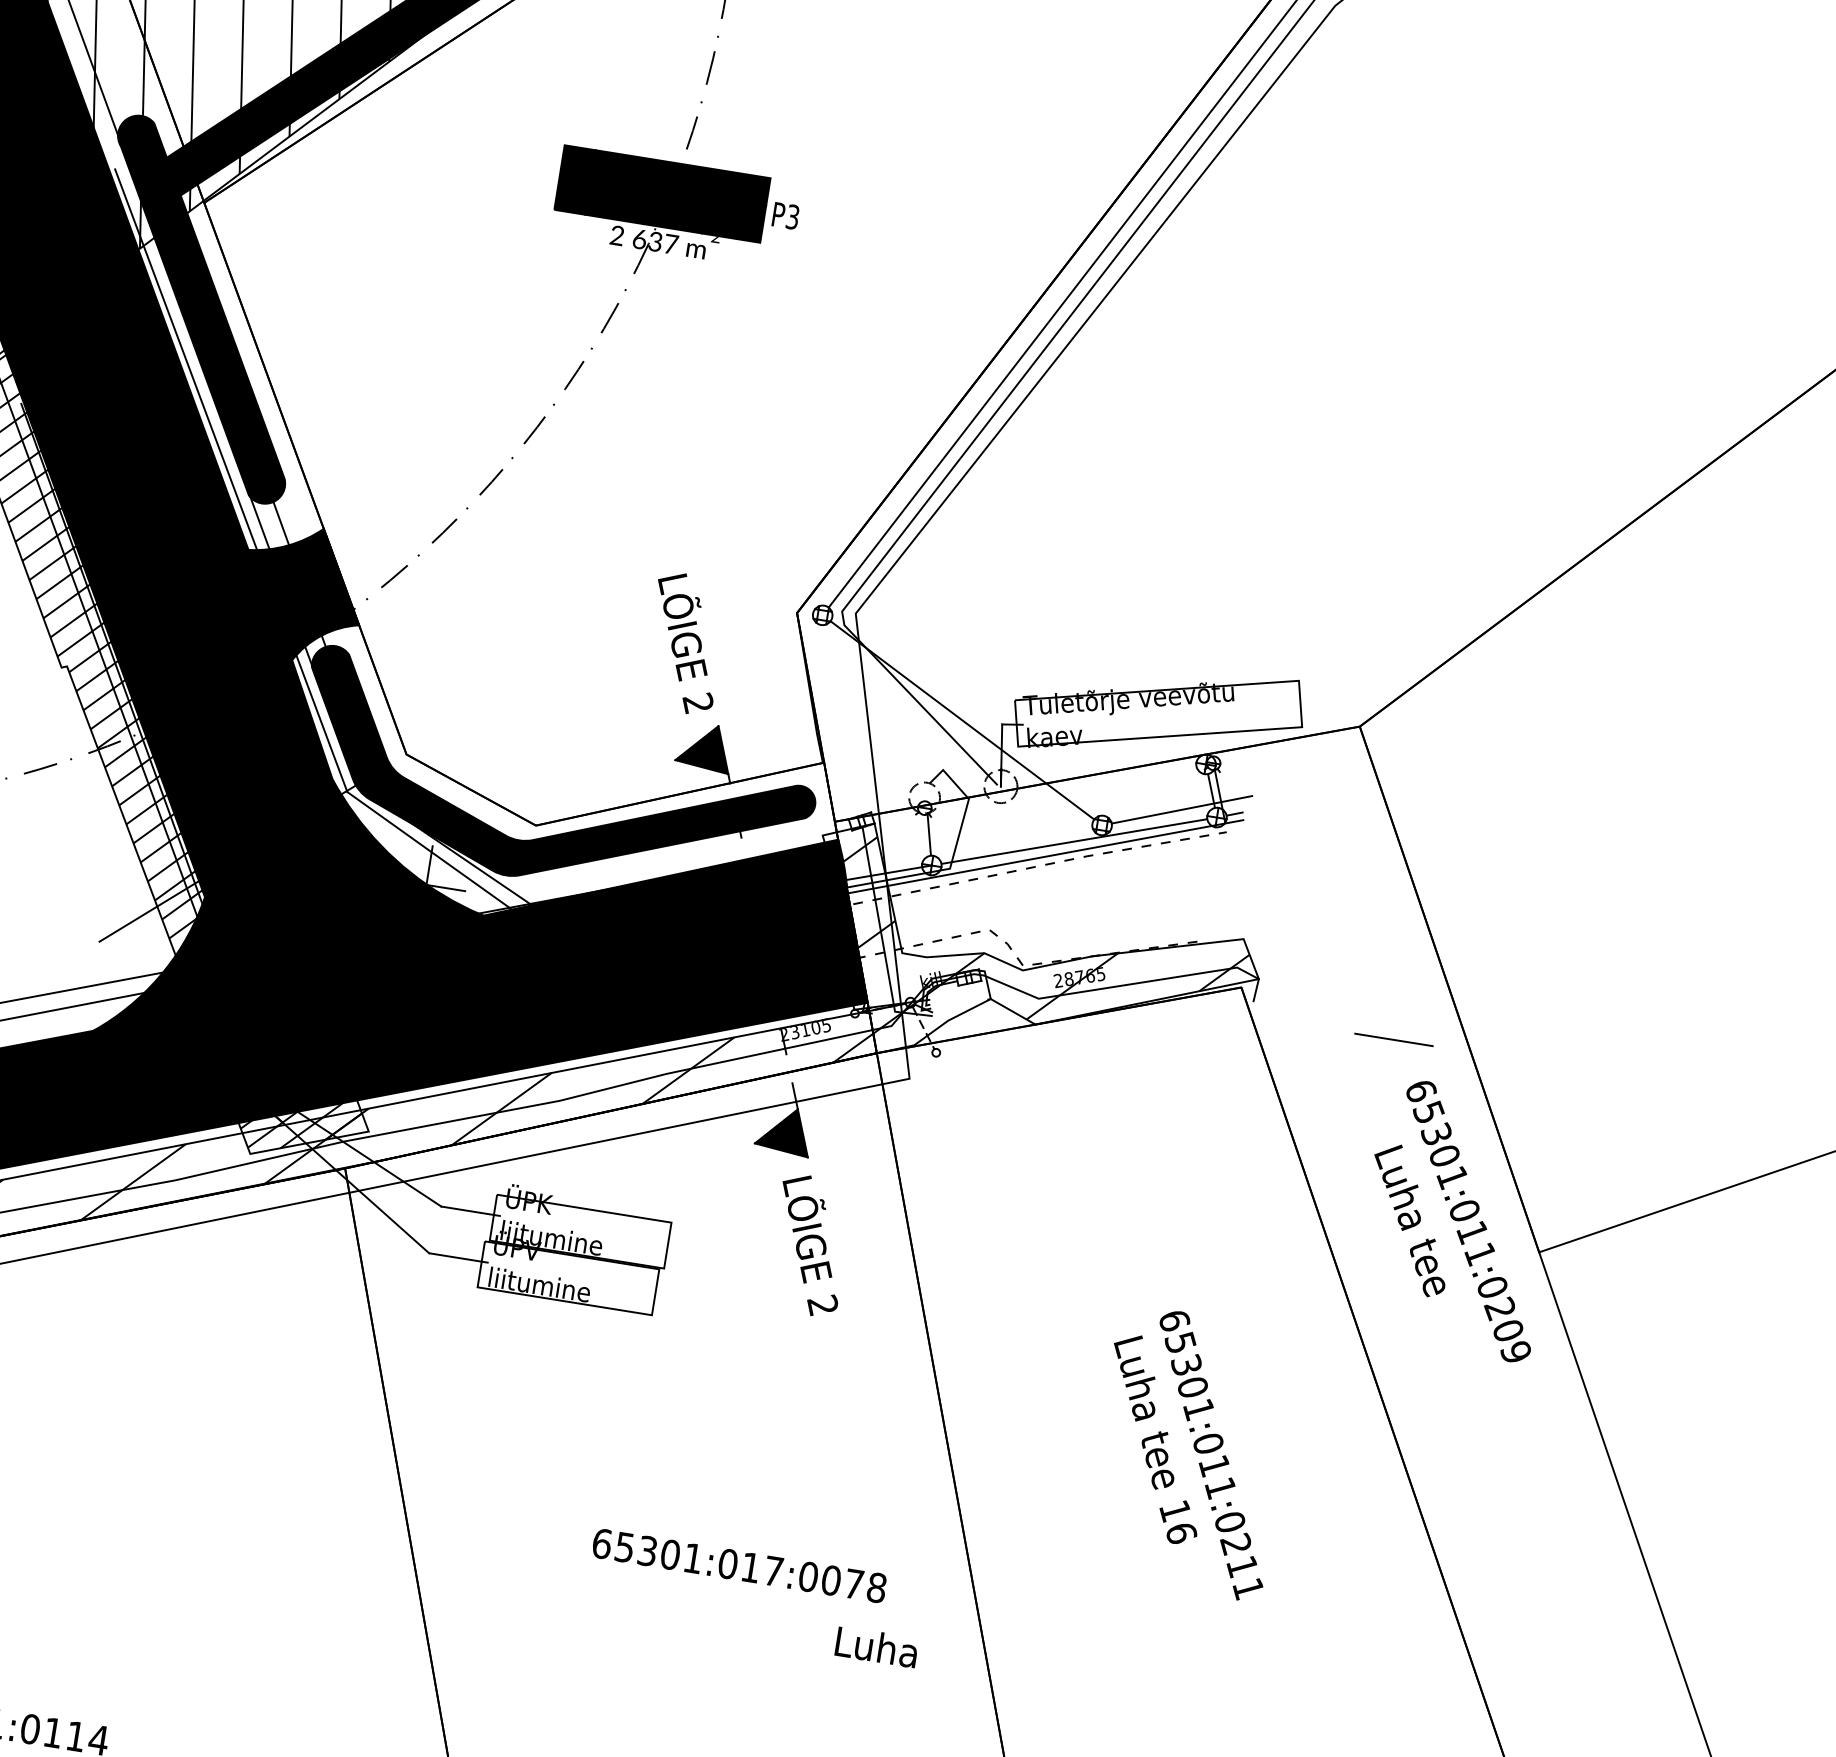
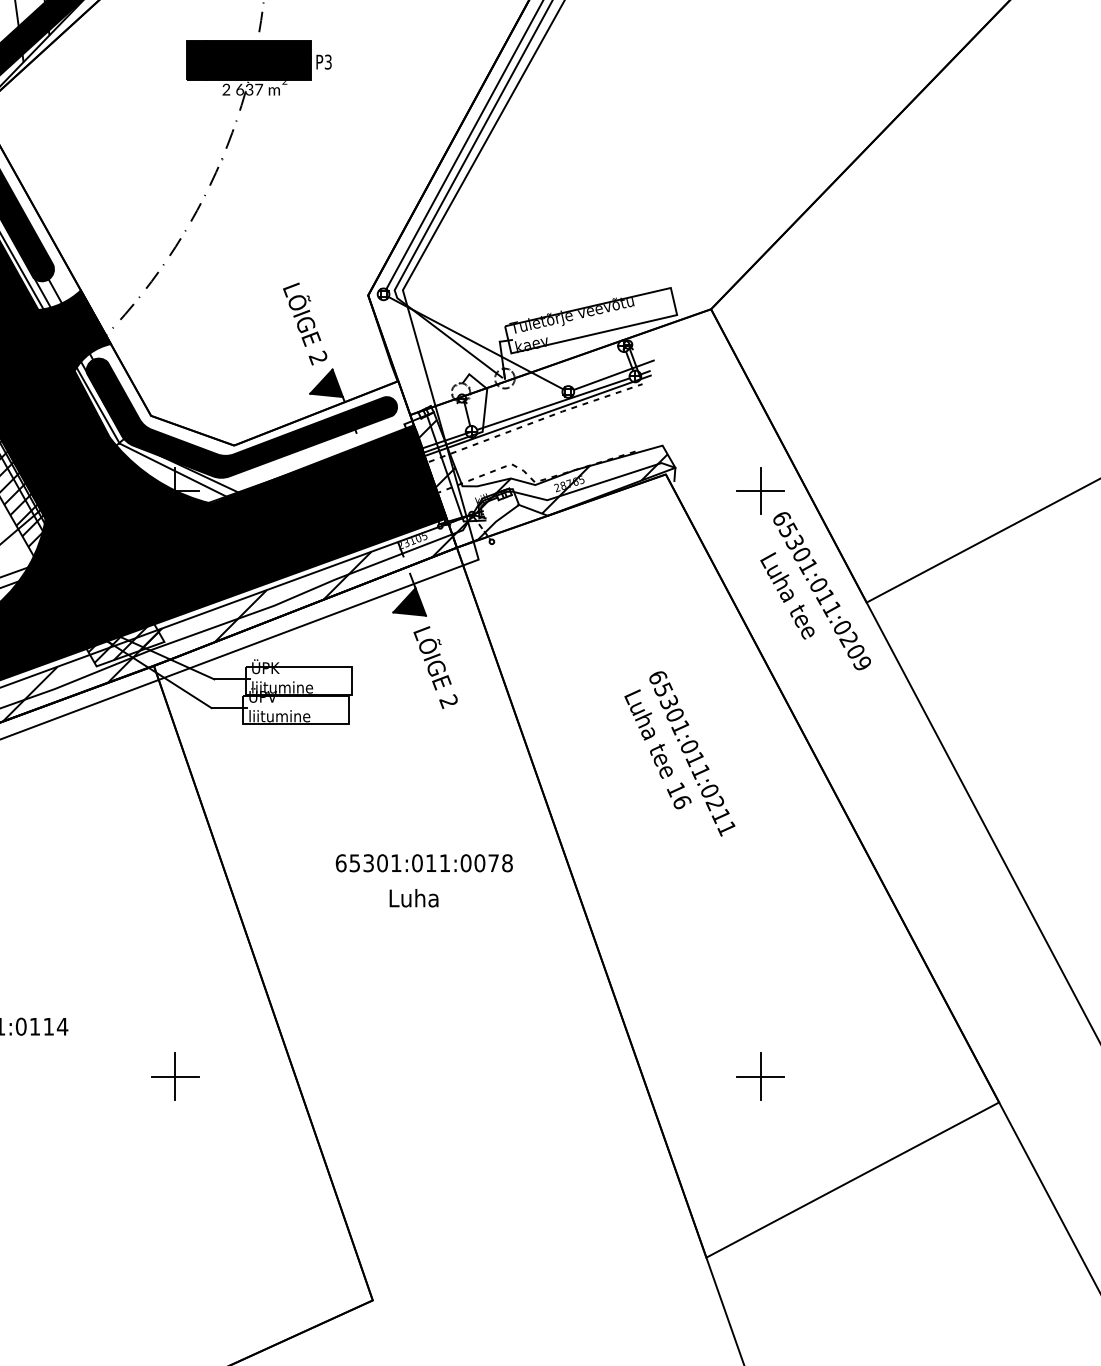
line: (1393, 1039) -> (760, 490), added
text: (773, 1569) -> (444, 862), 65301:017:0078 -> 65301:011:0078
text: (875, 1647) -> (413, 898), moved

